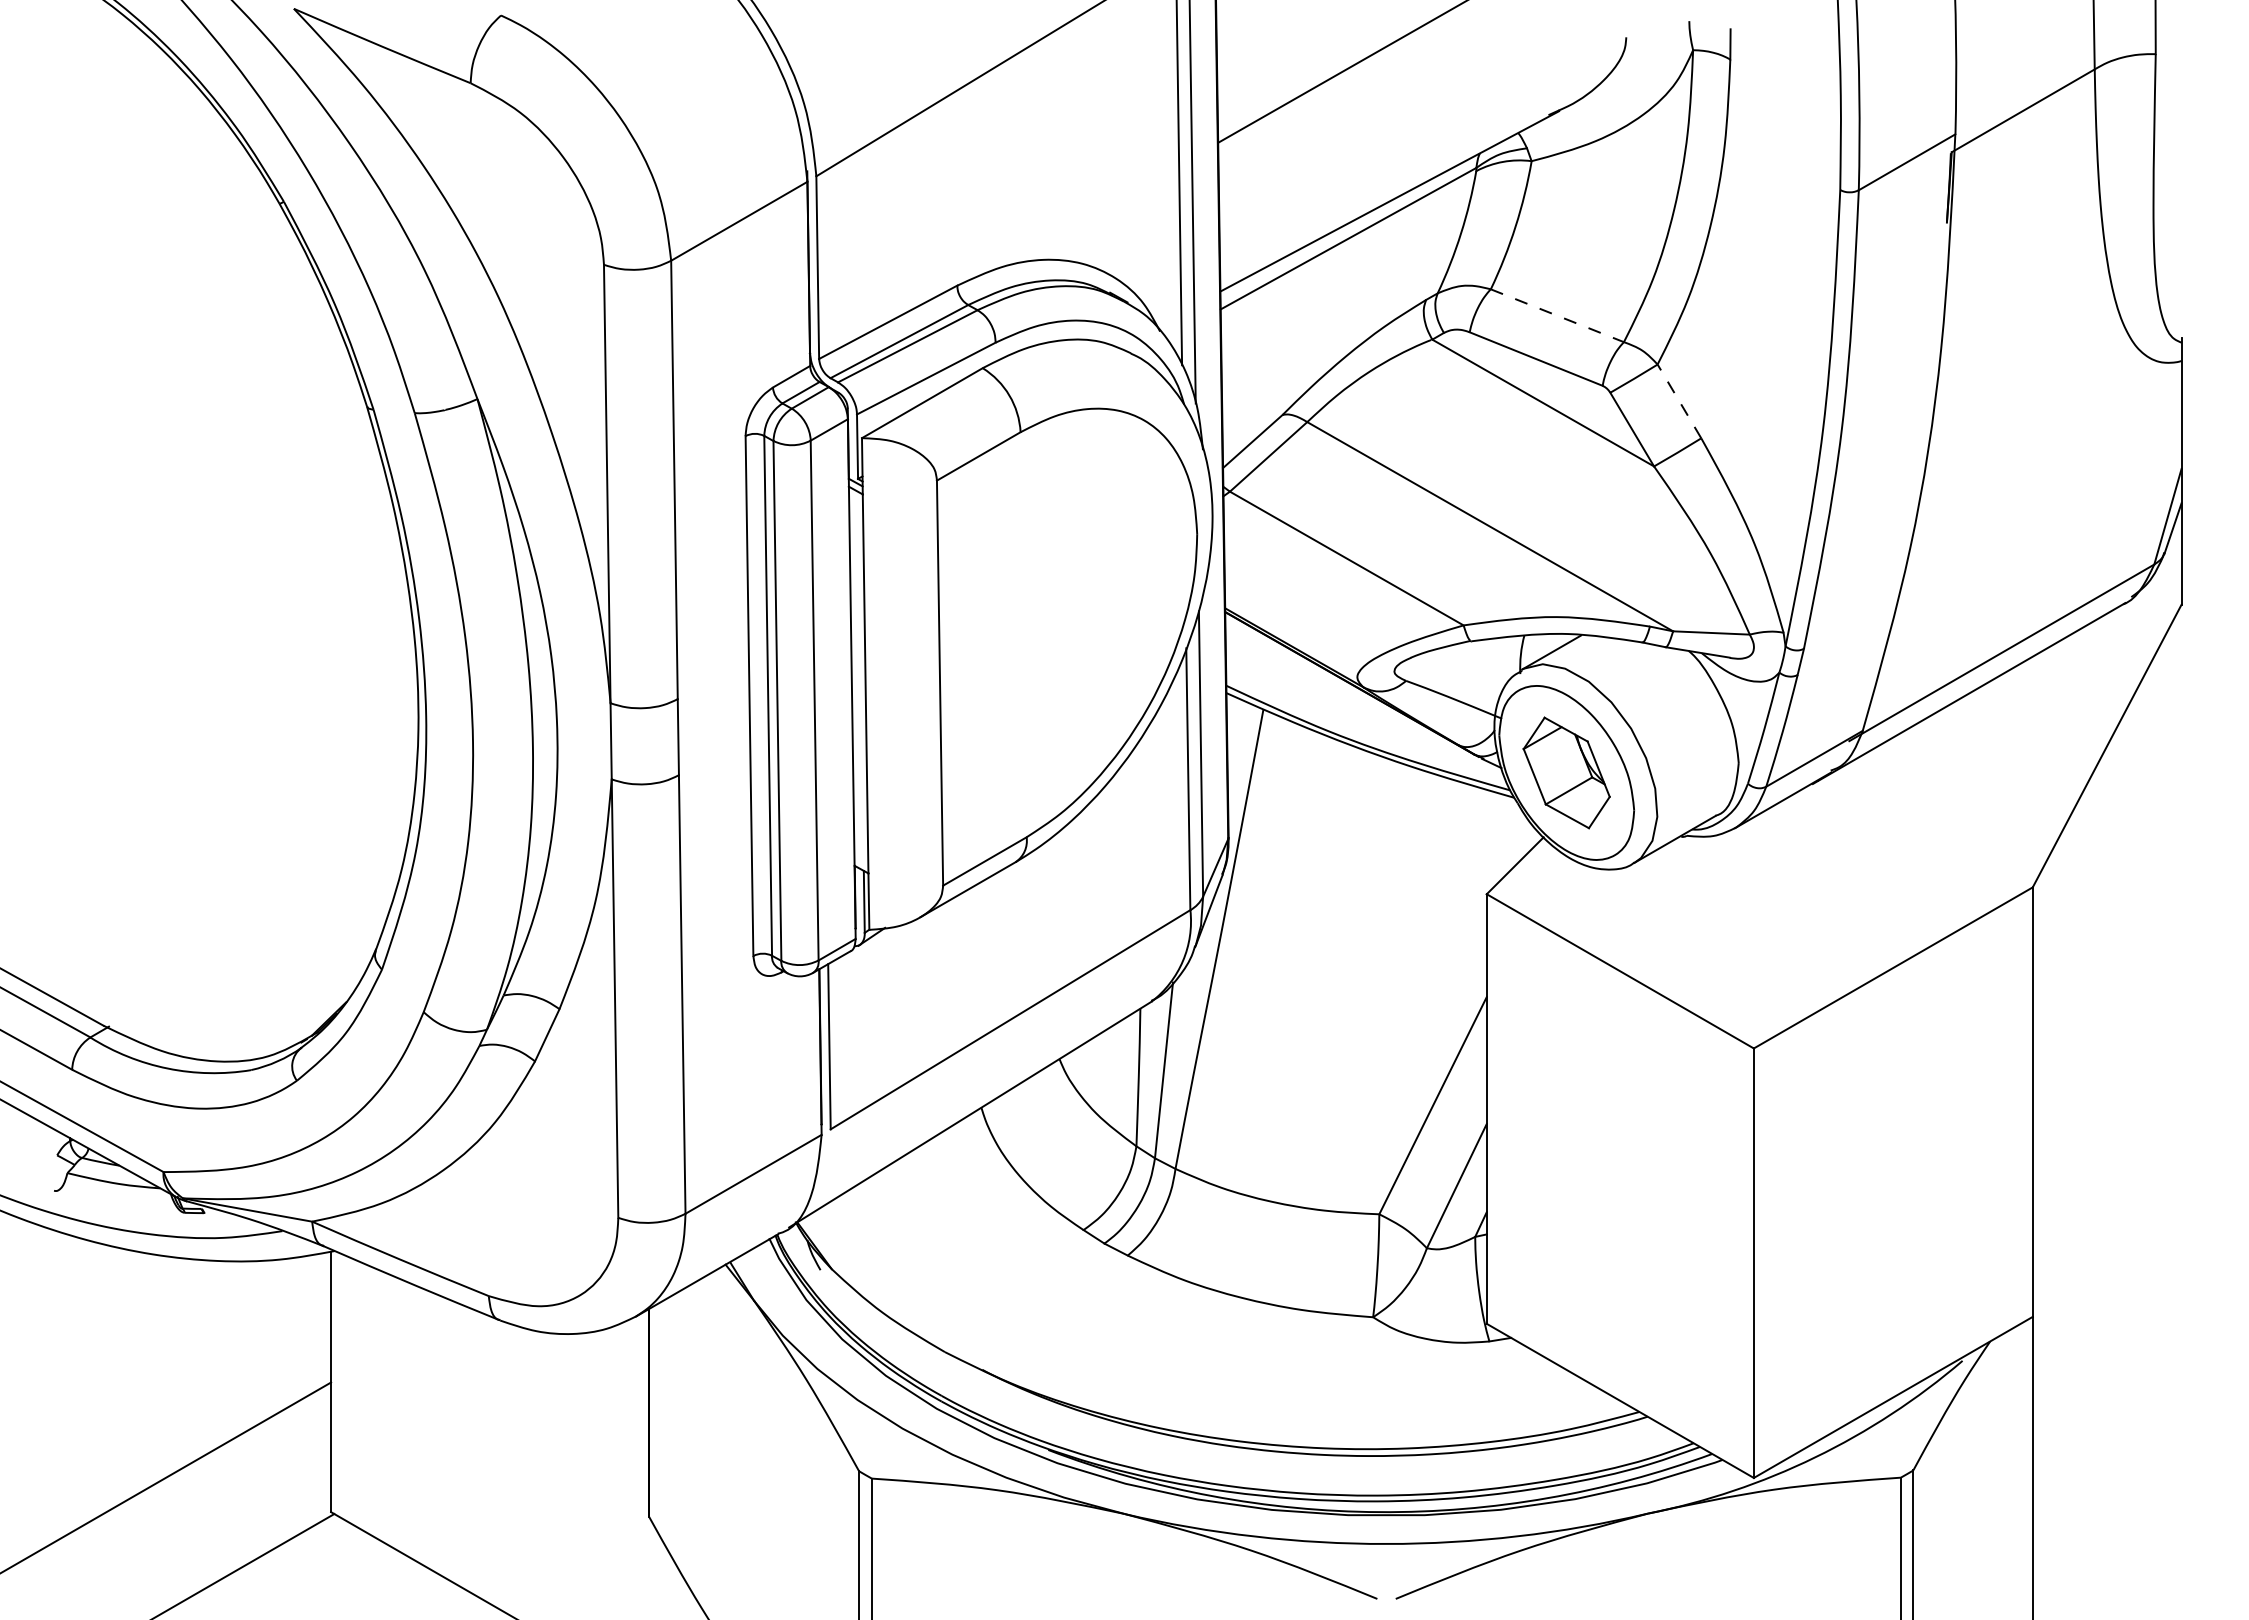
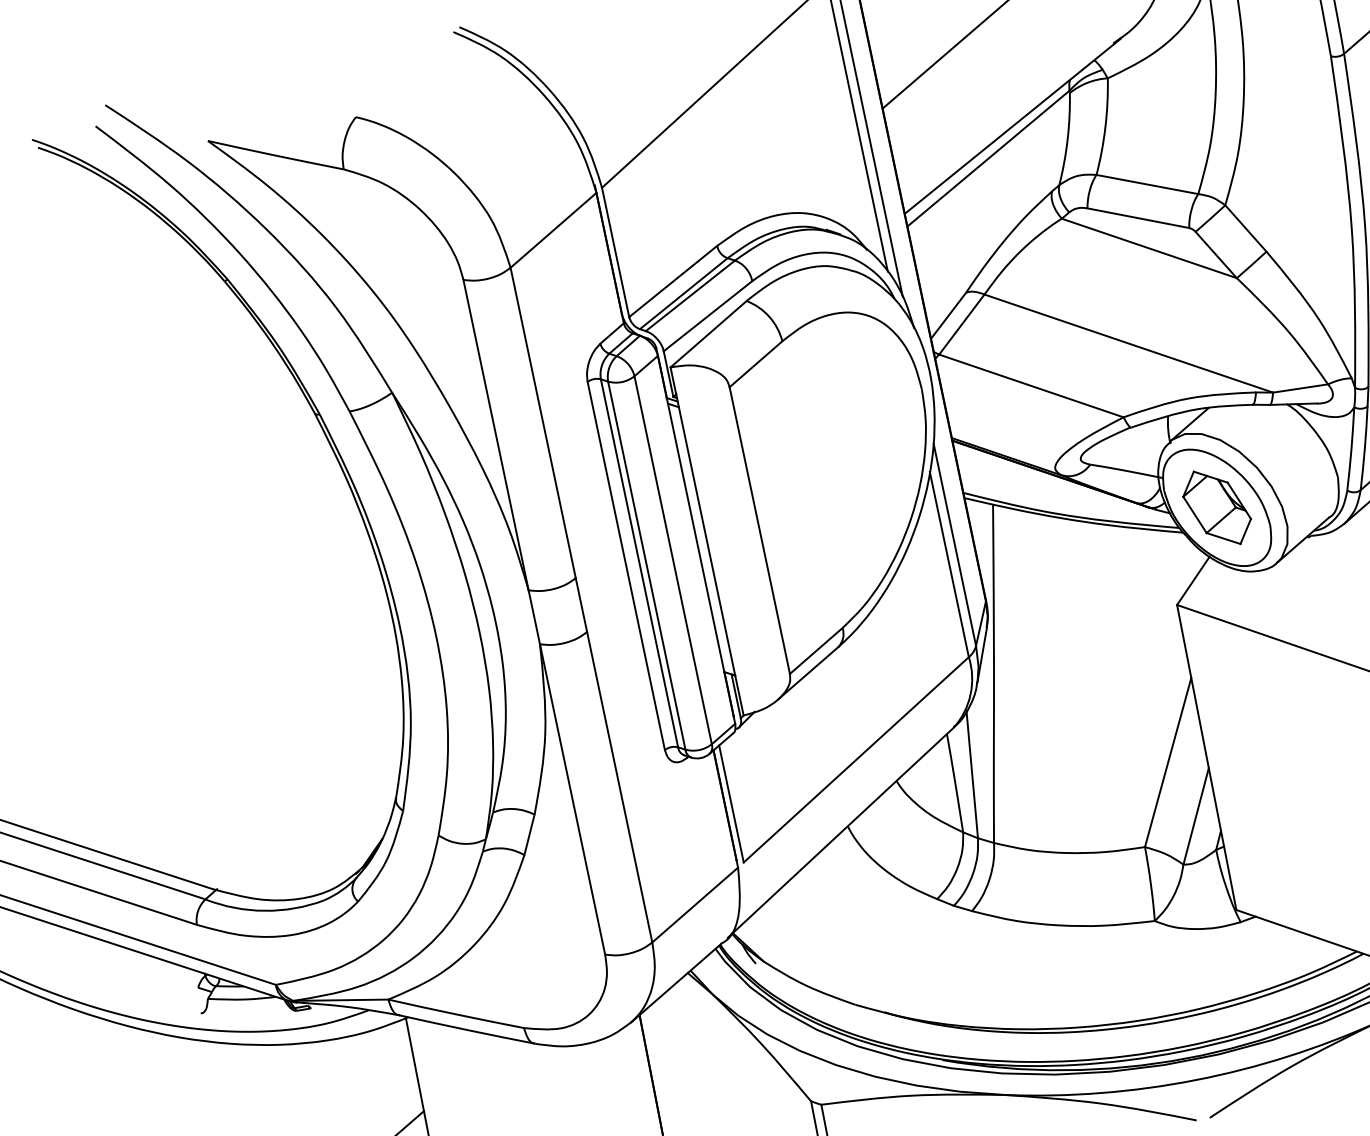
line: (1557, 315) -> (1147, 184), dashed -> solid
line: (1679, 401) -> (1245, 228), dashed -> solid

